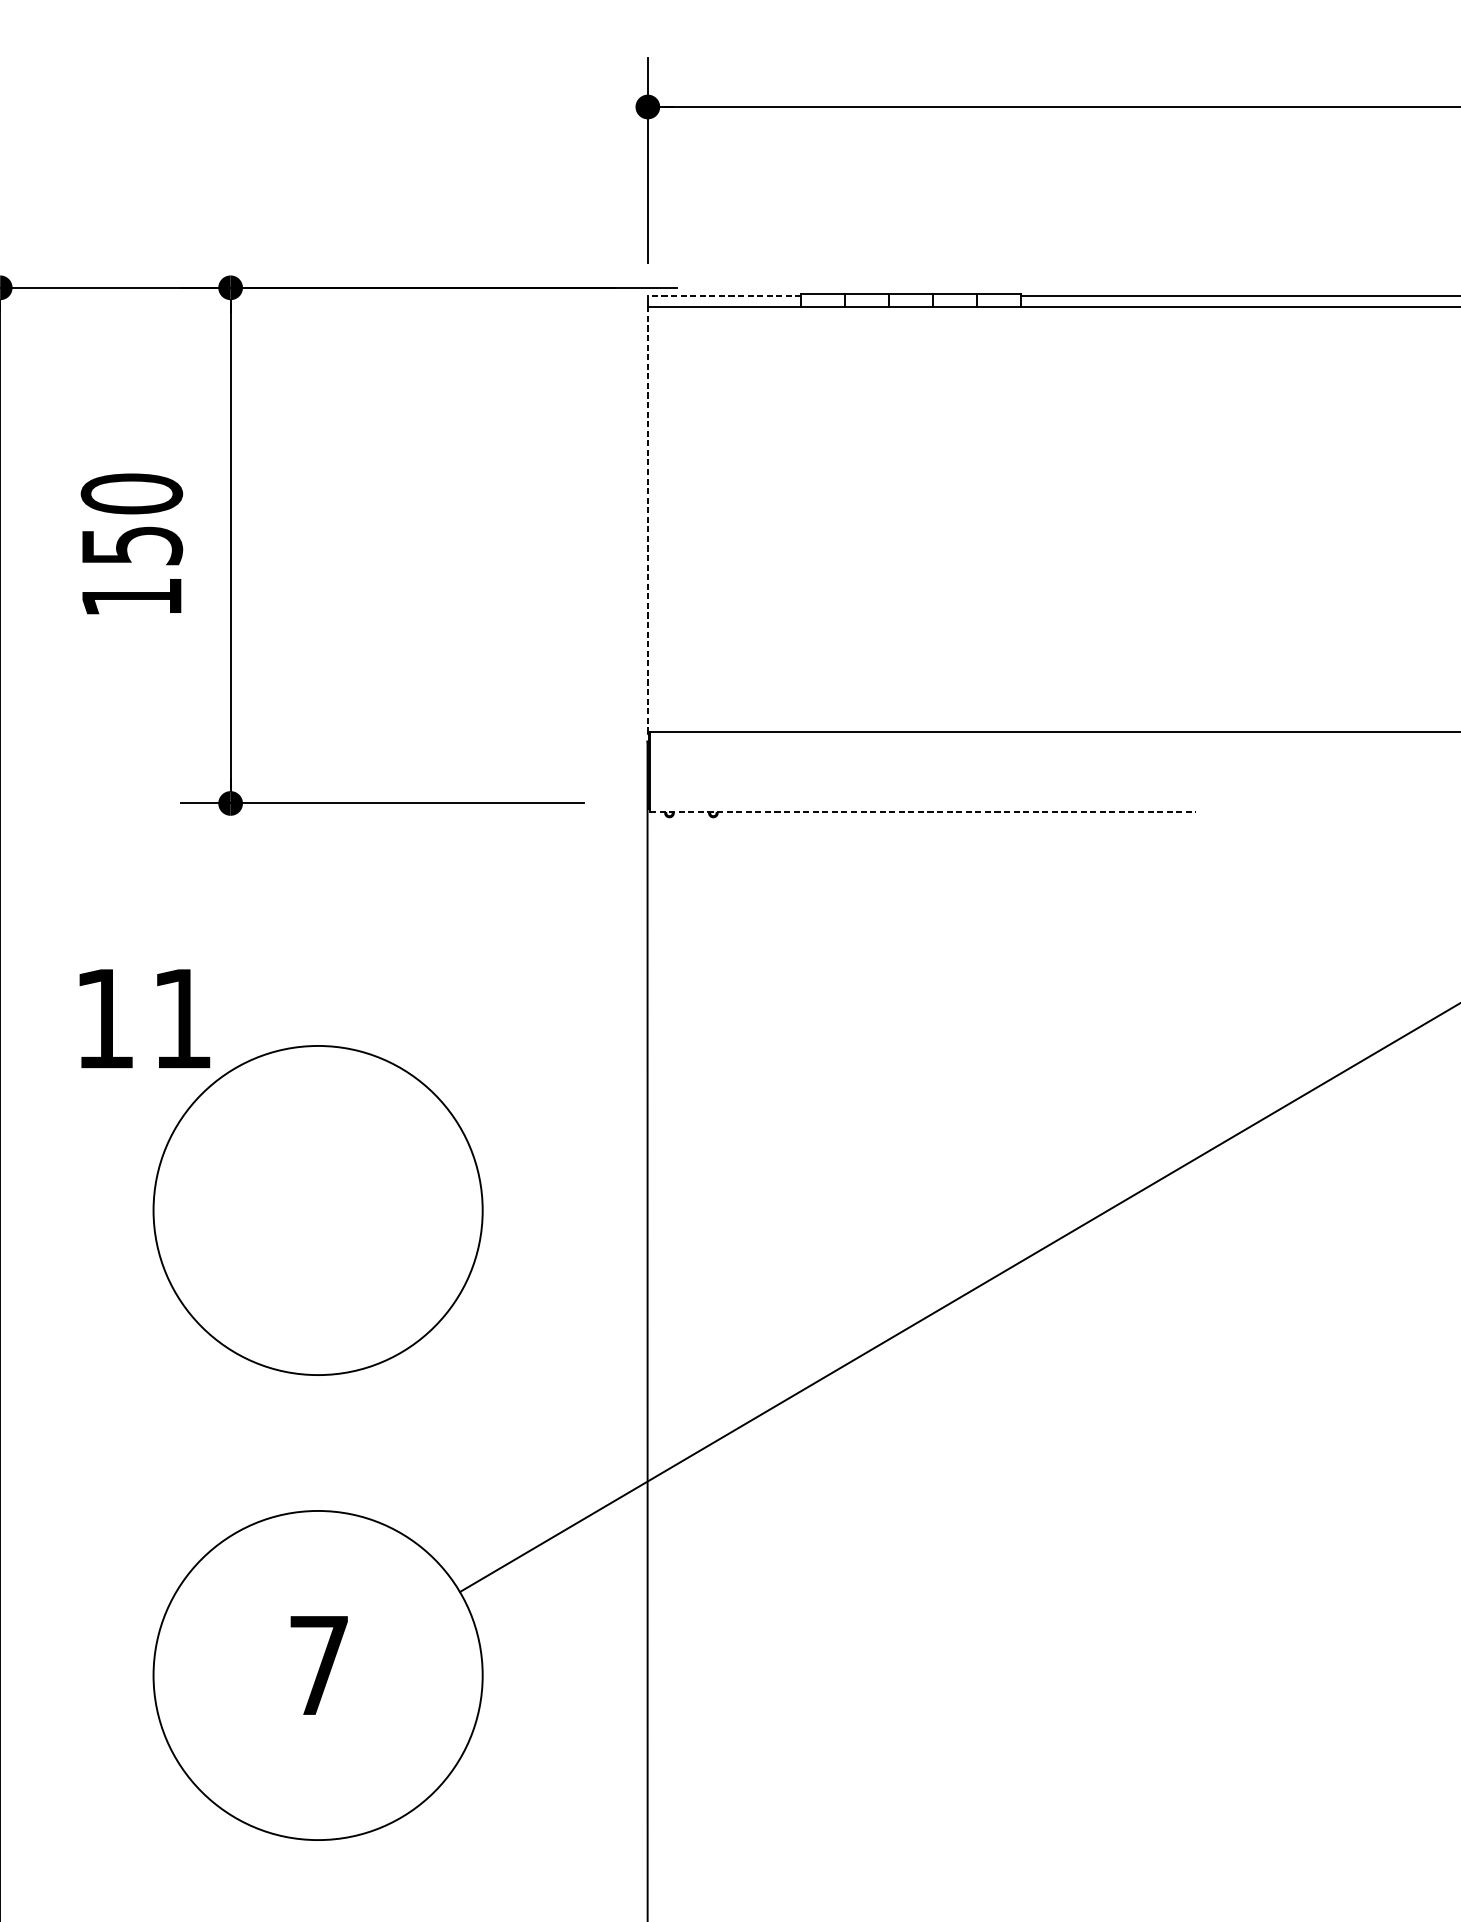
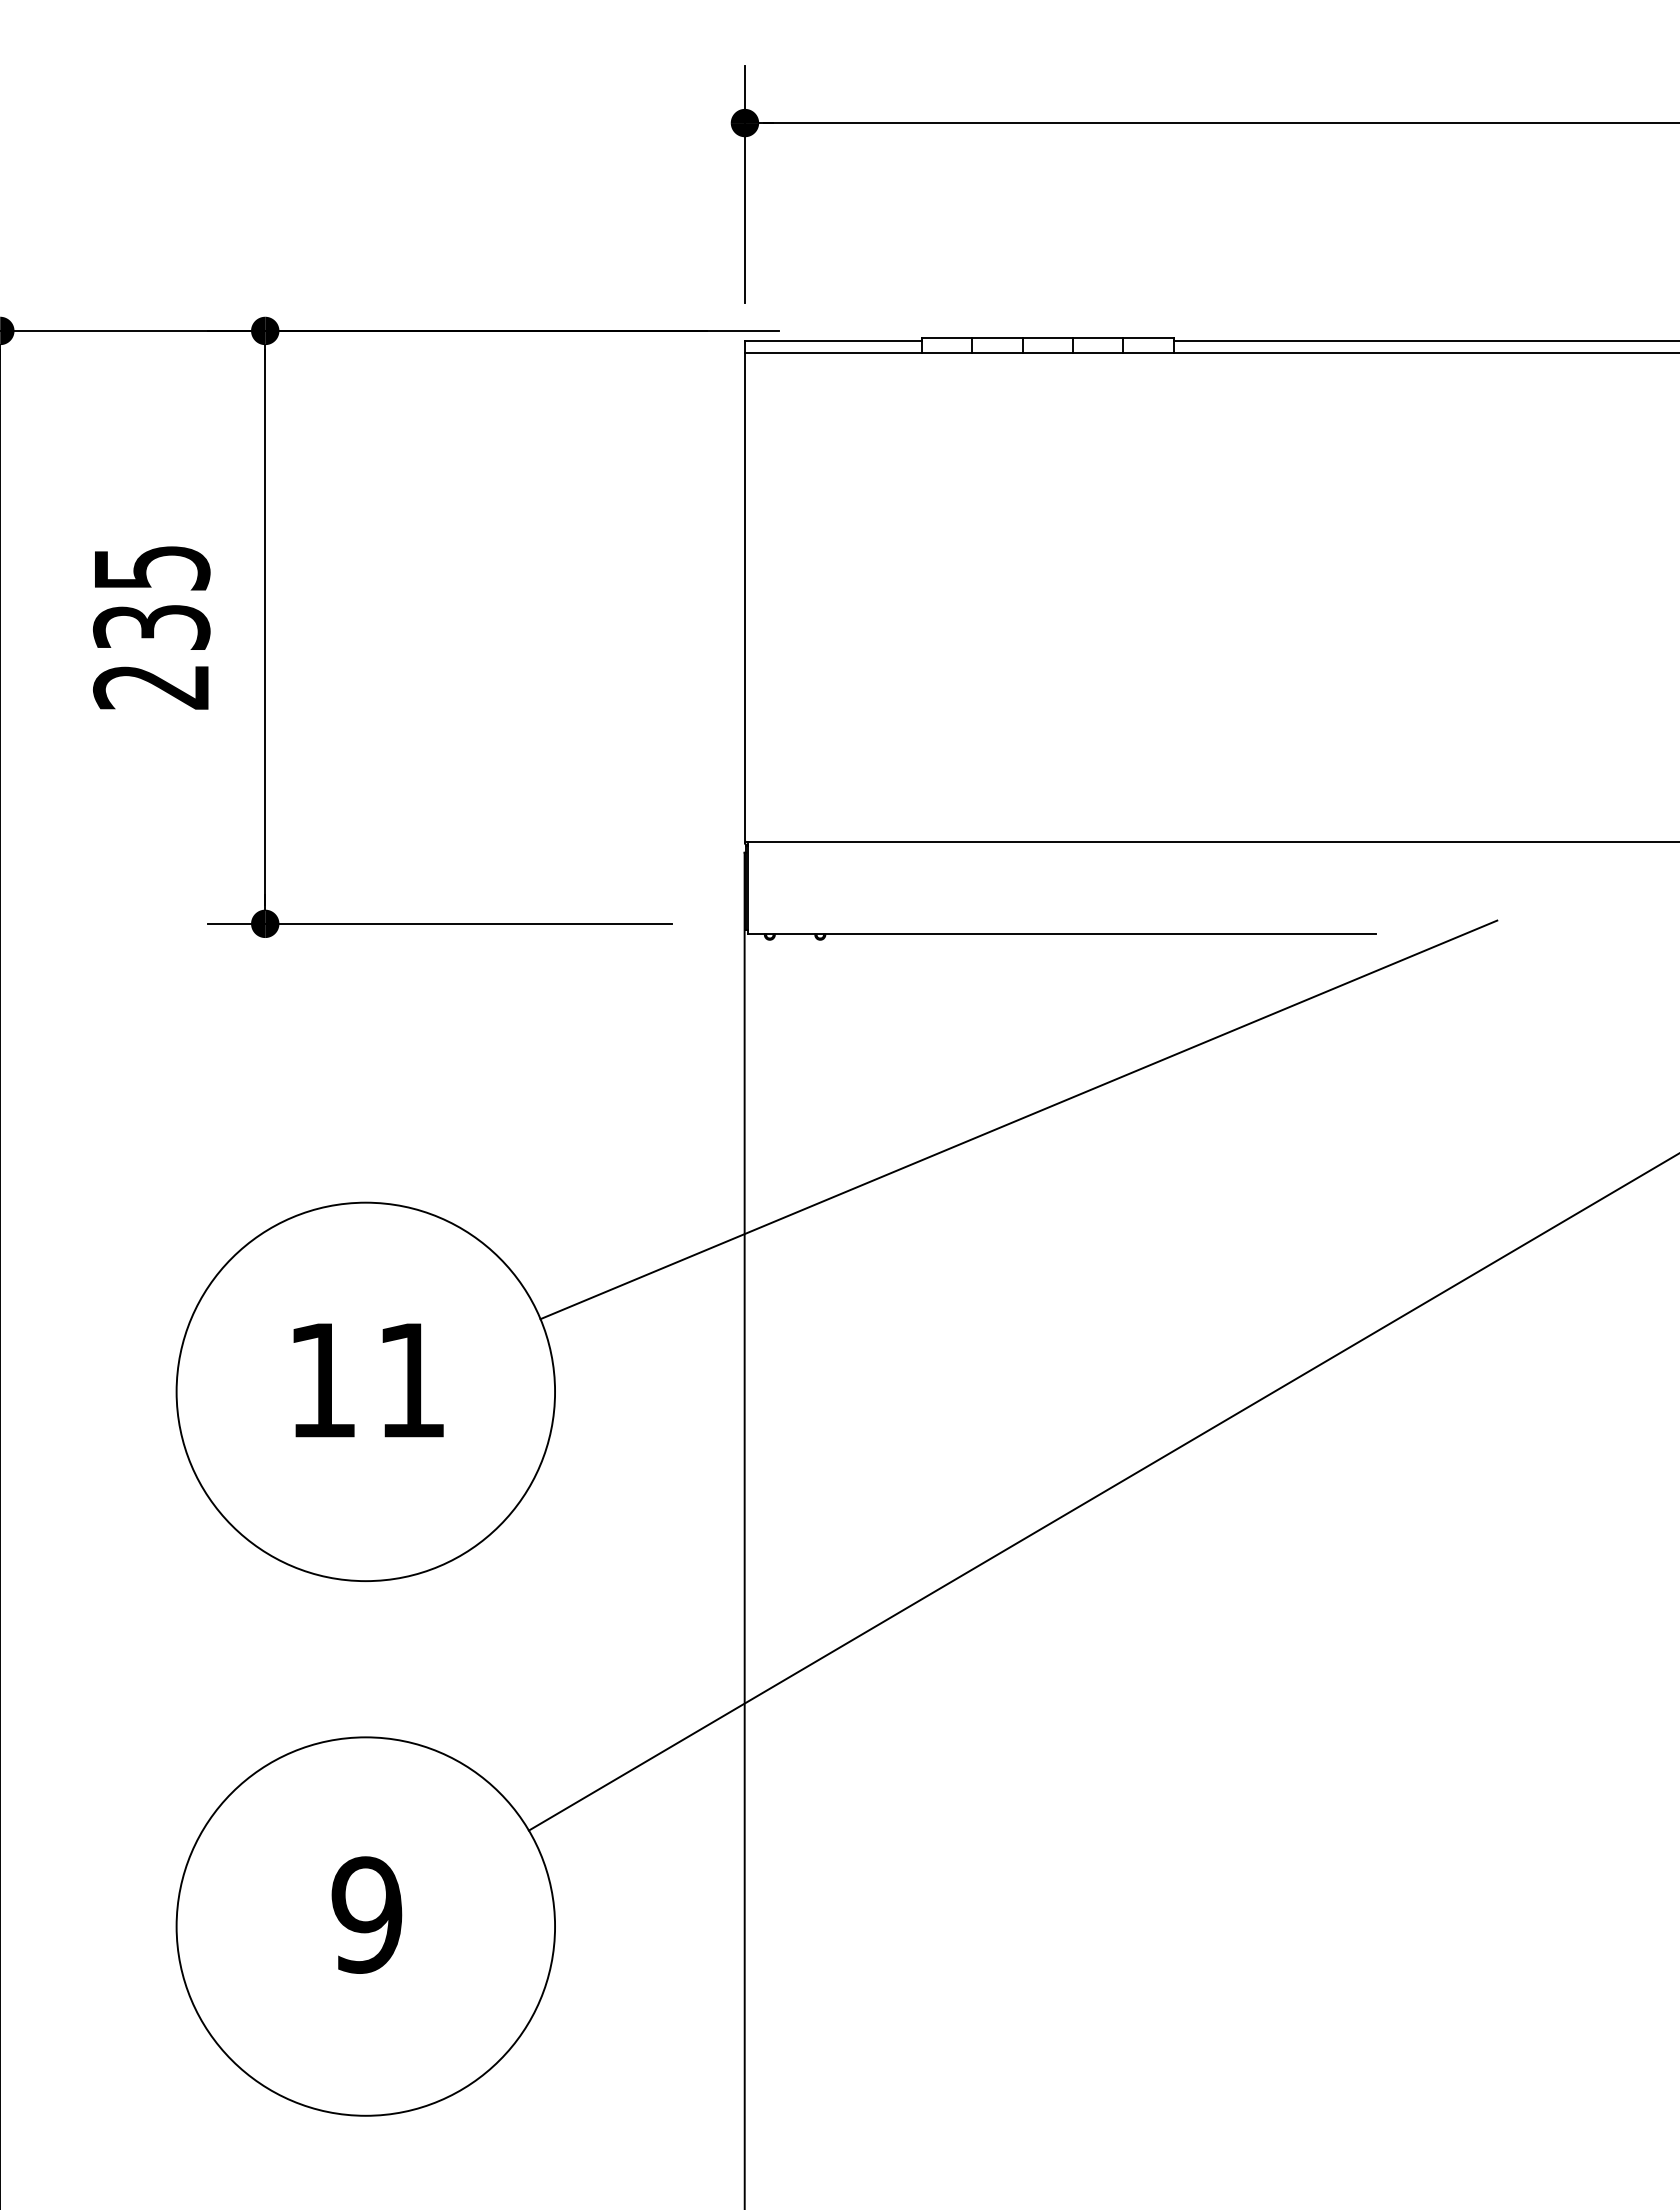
line: (723, 296) -> (832, 340), dashed -> solid
line: (647, 519) -> (744, 597), dashed -> solid
text: (131, 544) -> (151, 626), 150 -> 235
line: (924, 811) -> (1062, 933), dashed -> solid
line: (885, 973) -> (1018, 1119), added
text: (144, 1018) -> (368, 1380), moved
text: (318, 1665) -> (366, 1914), 7 -> 9

